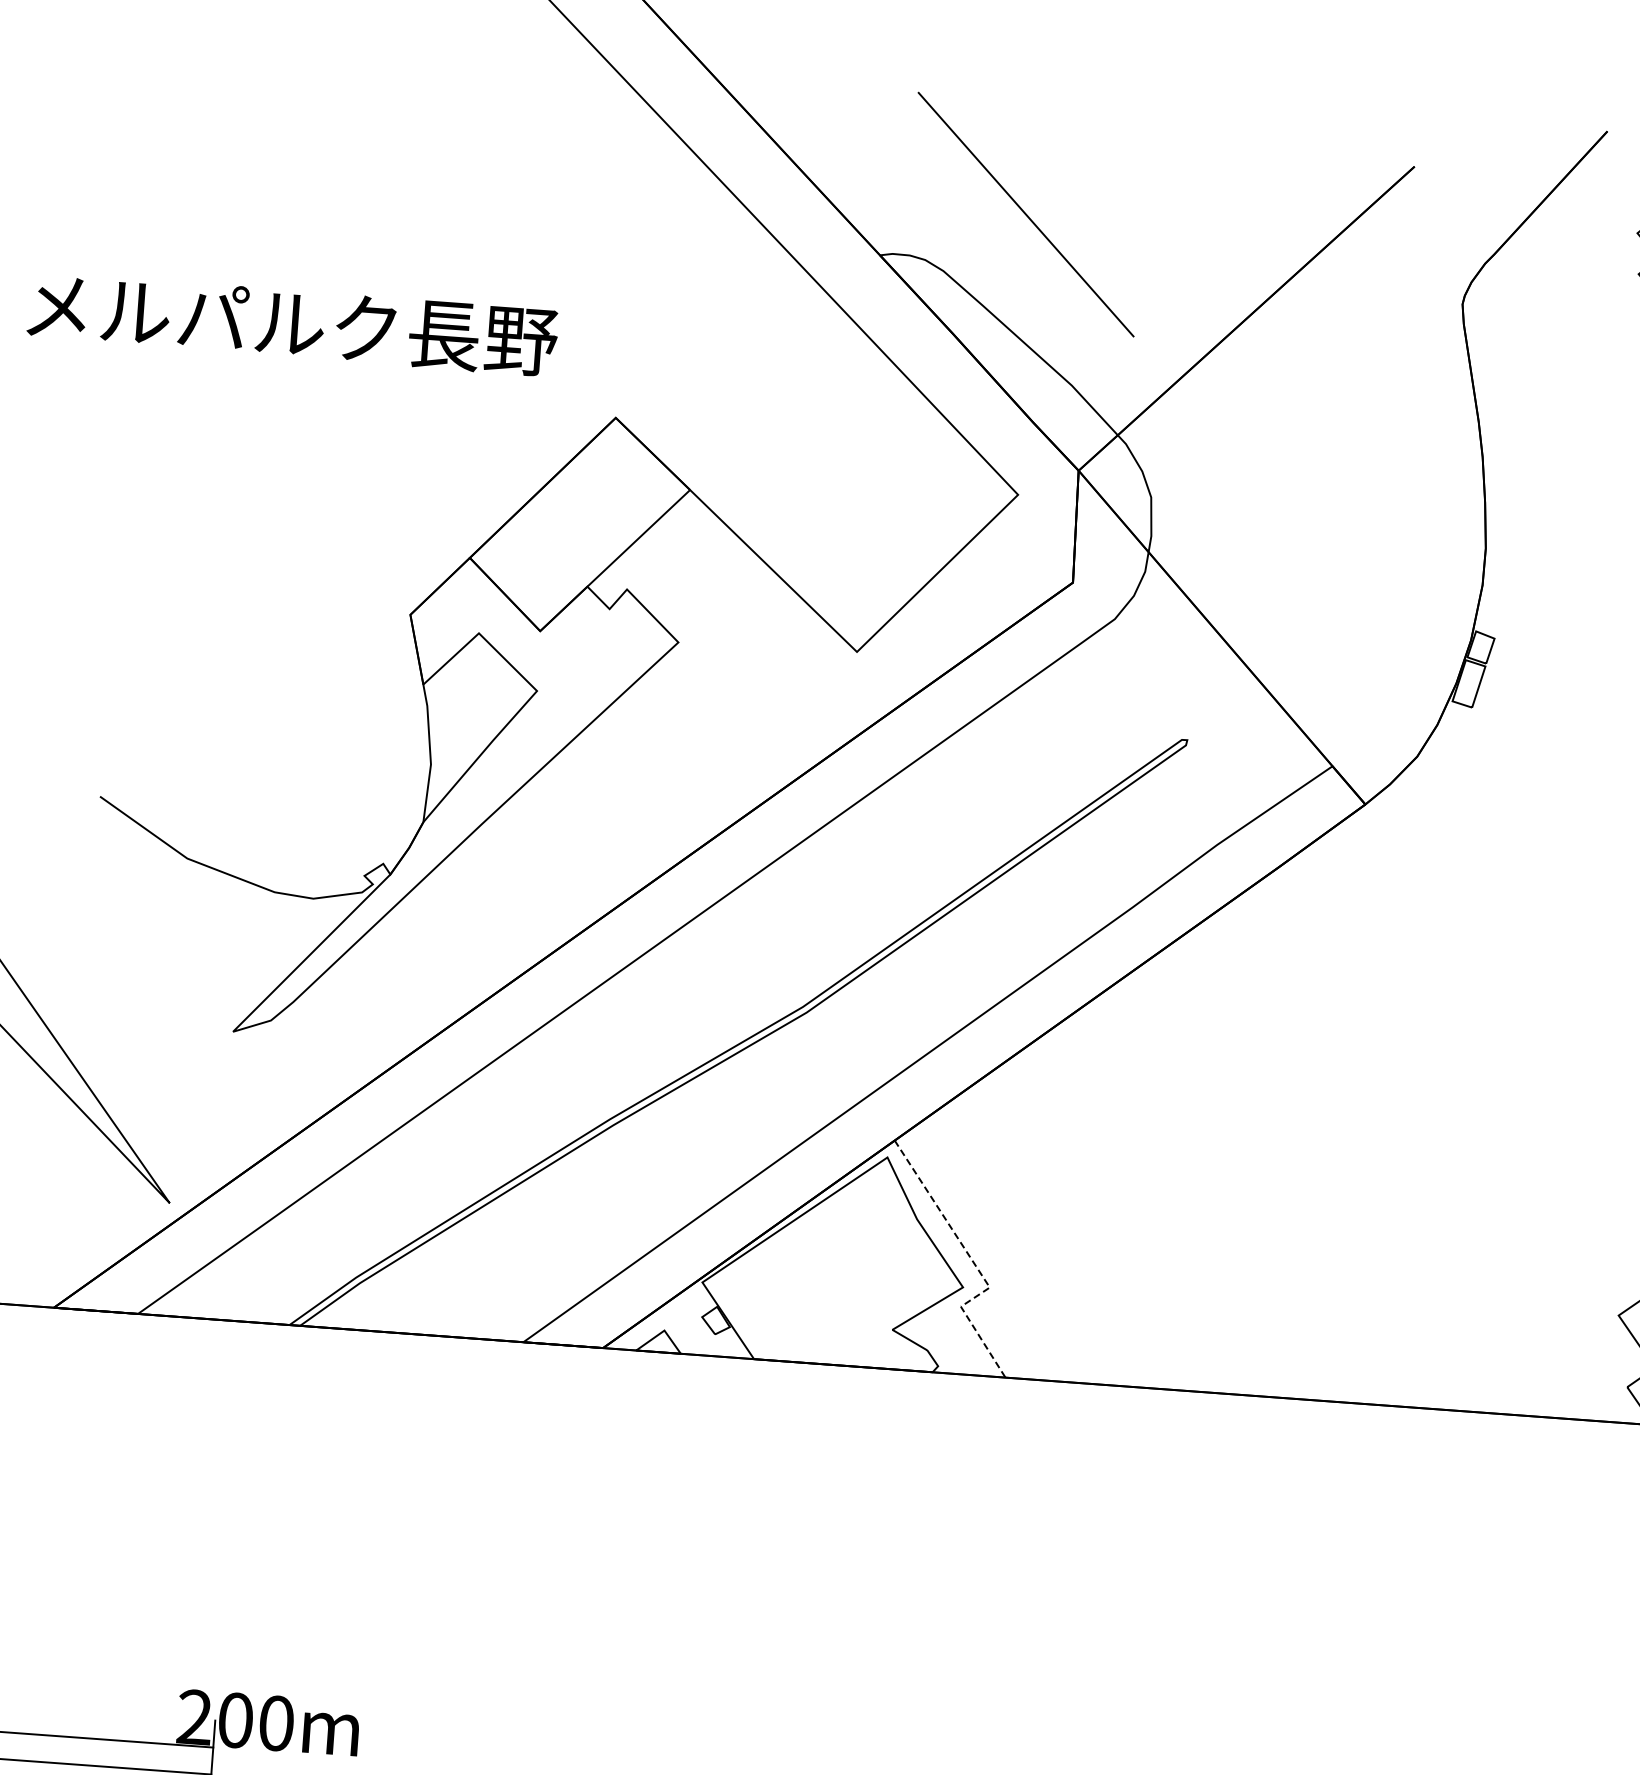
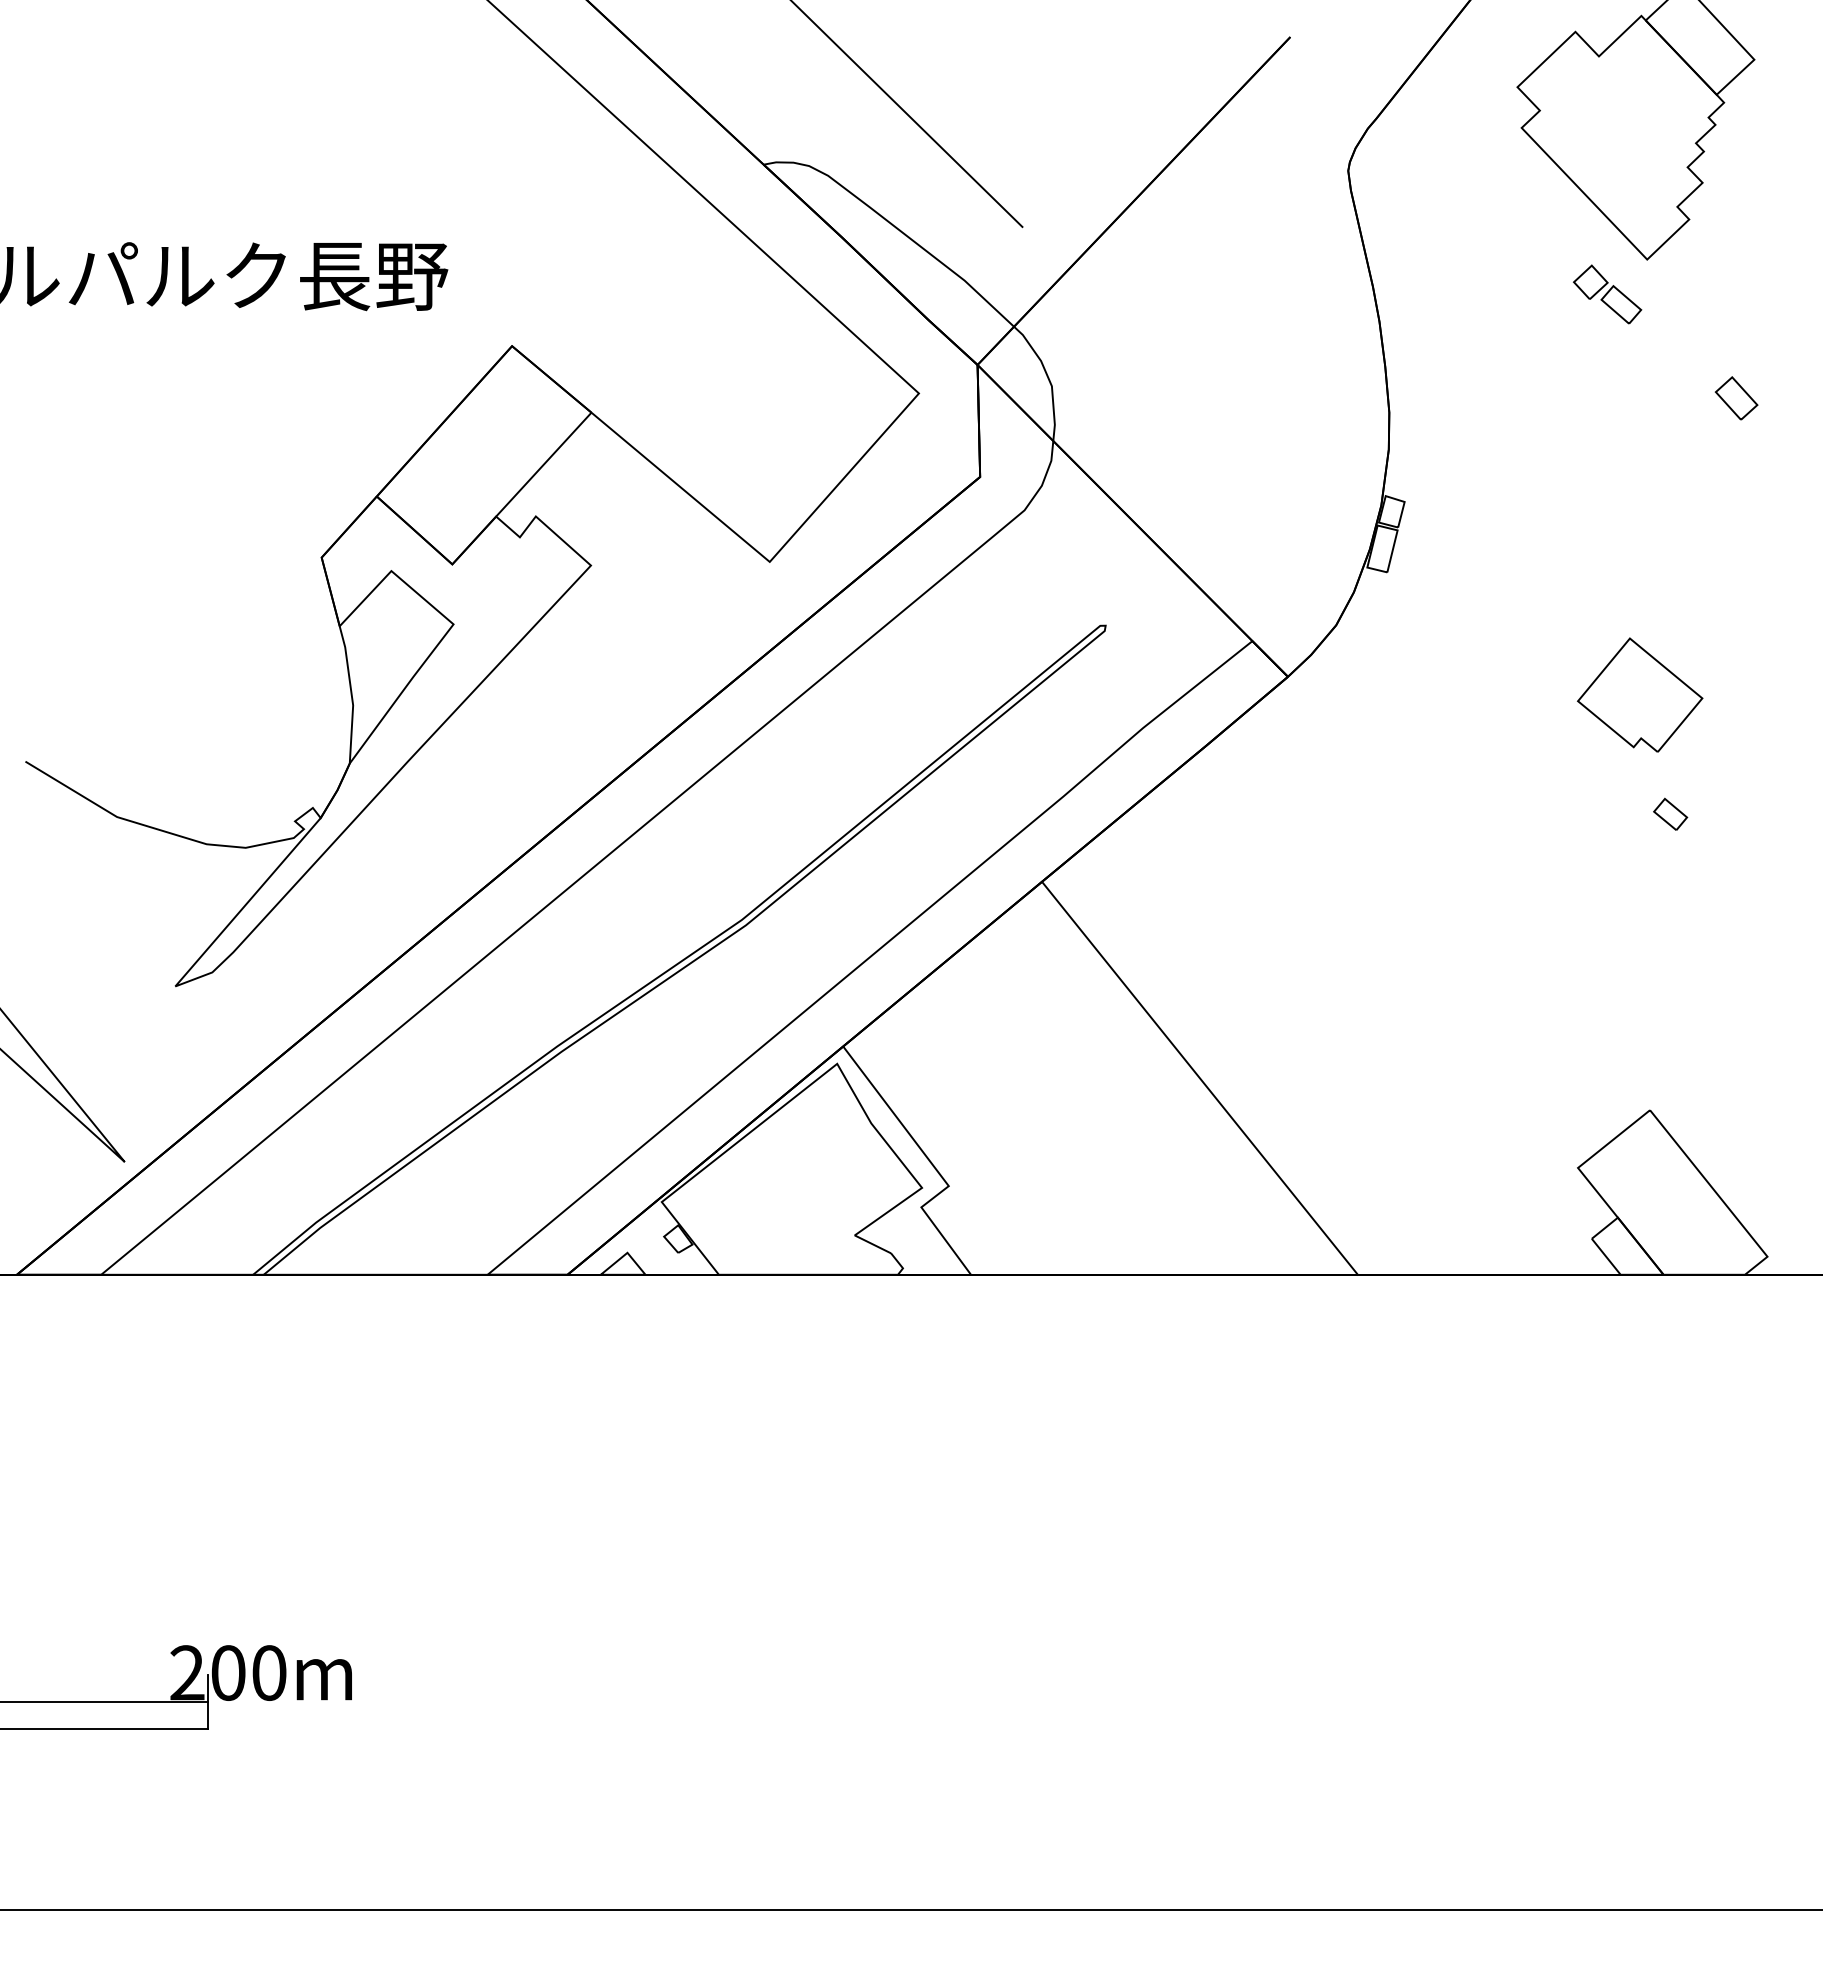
line: (1247, 1197) -> (1199, 1077), added
line: (975, 1264) -> (932, 1164), dashed -> solid

